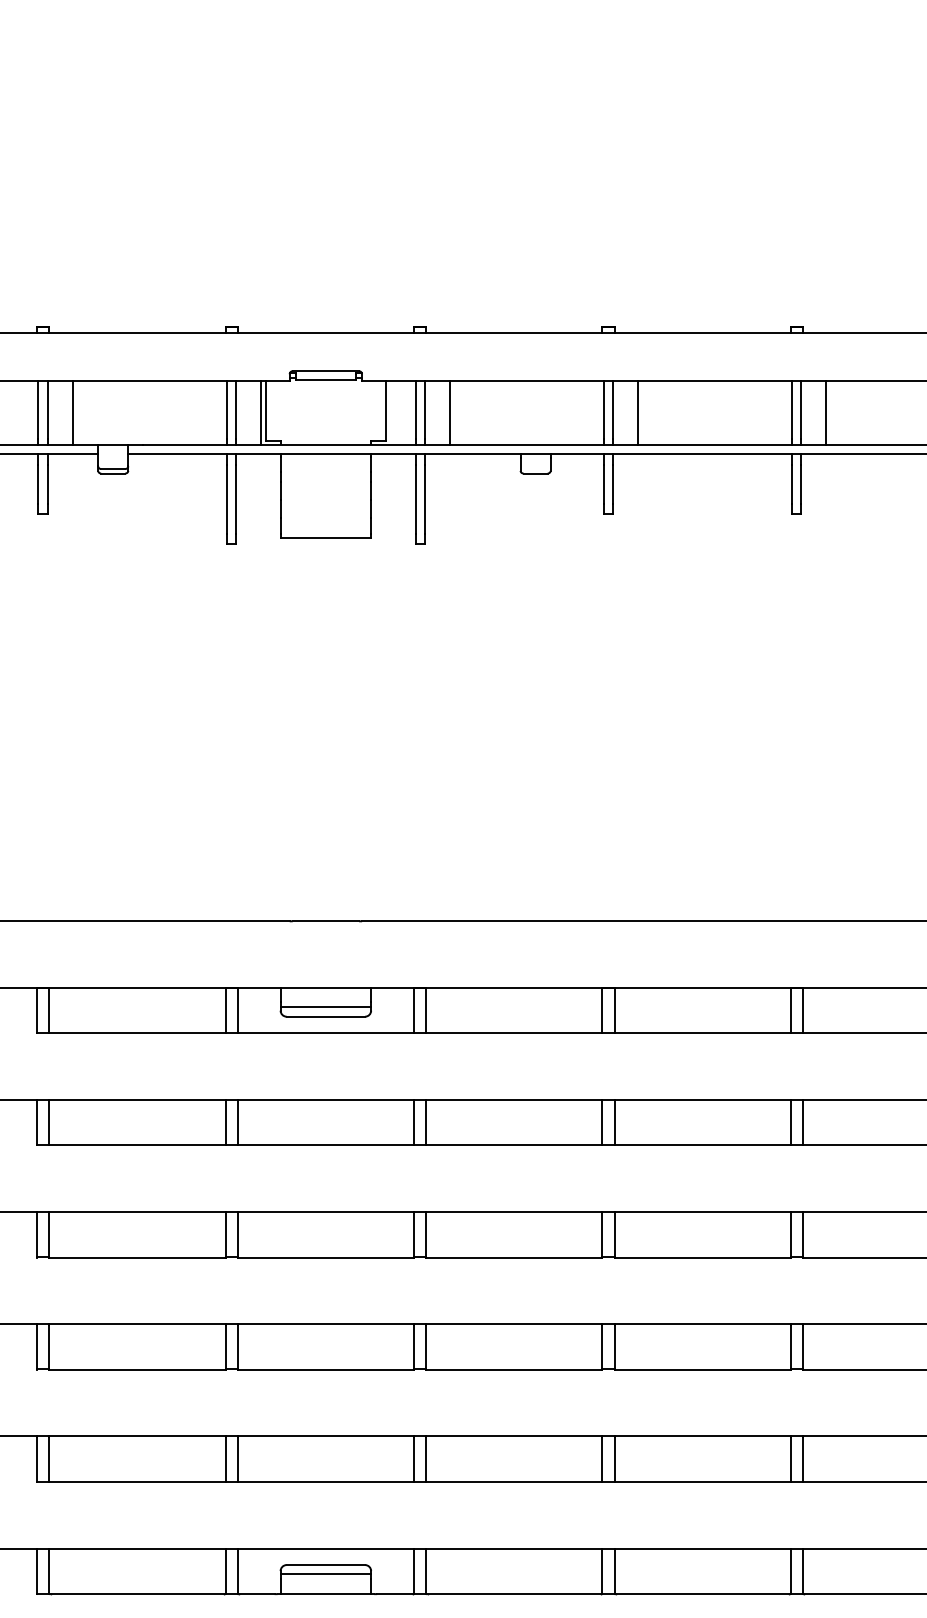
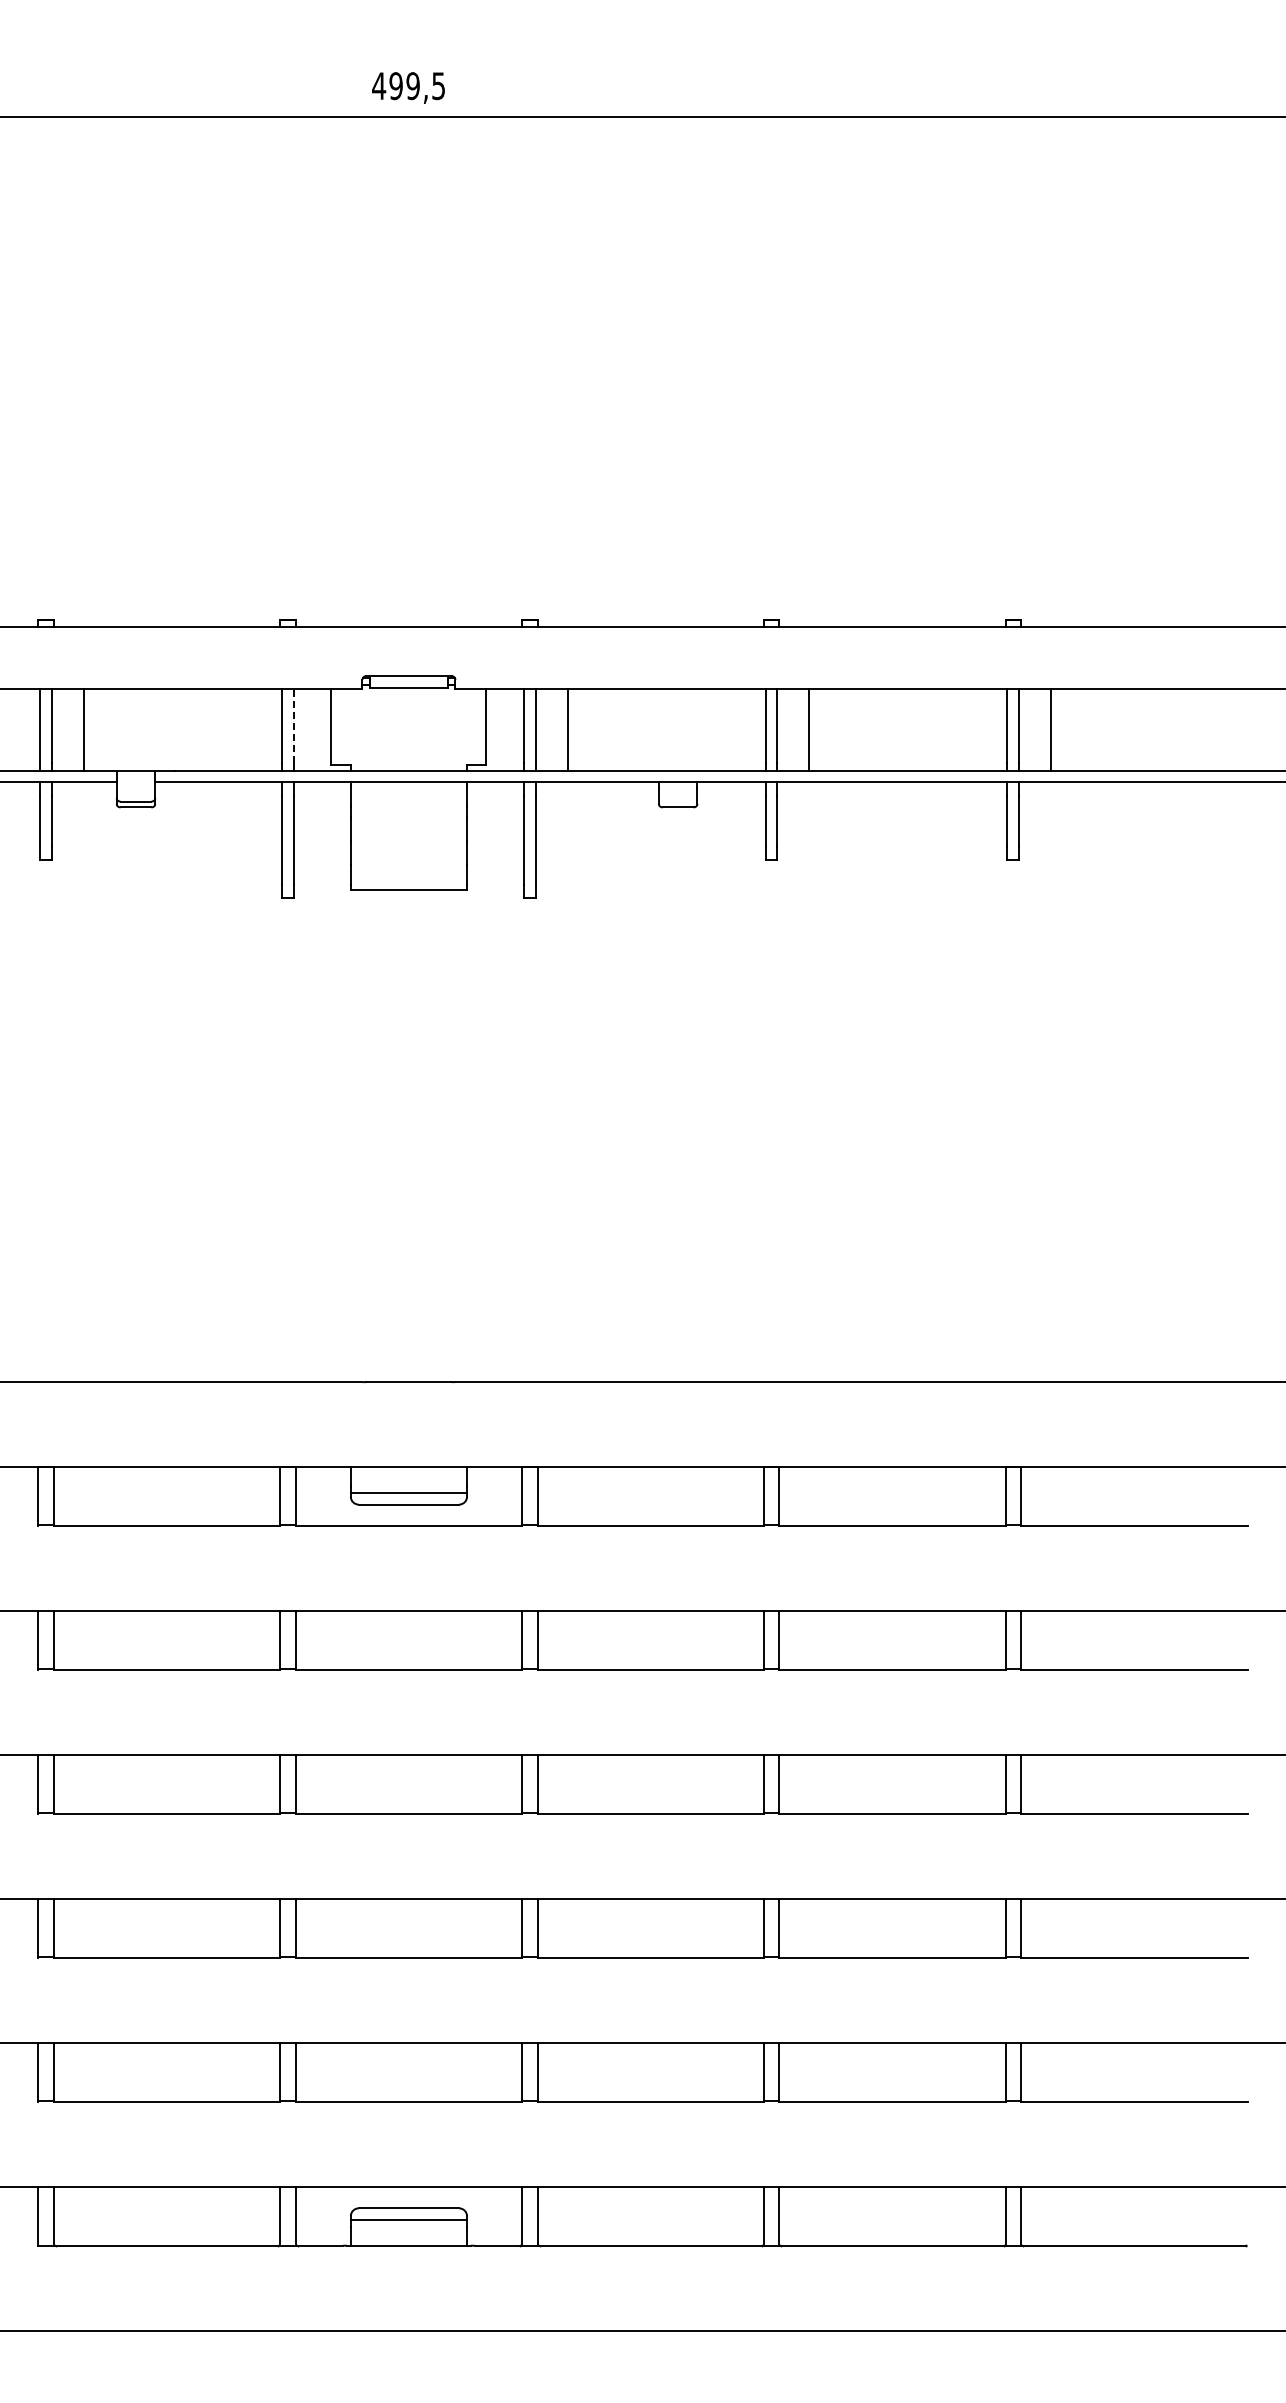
line: (235, 410) -> (293, 726), solid -> dashed
line: (260, 412) -> (325, 729), removed

